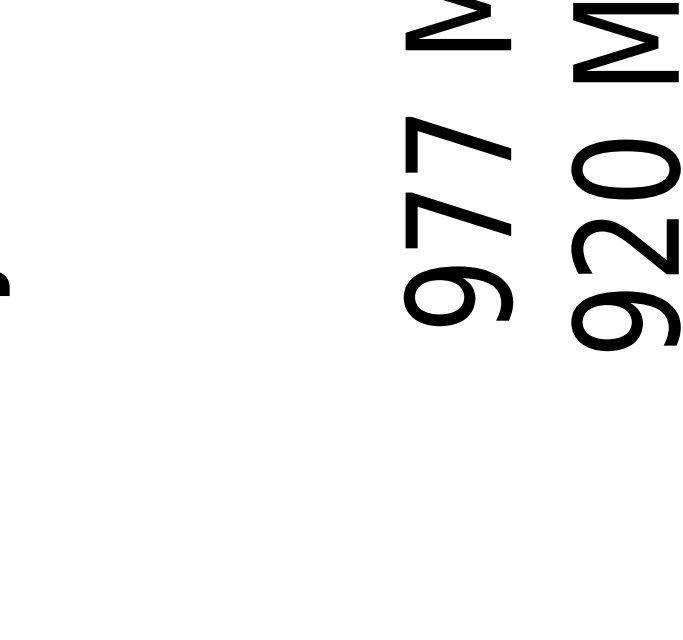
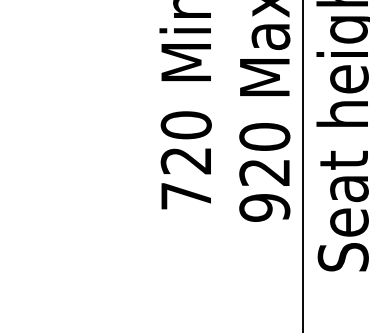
text: (456, 219) -> (185, 160), 977 -> 720

